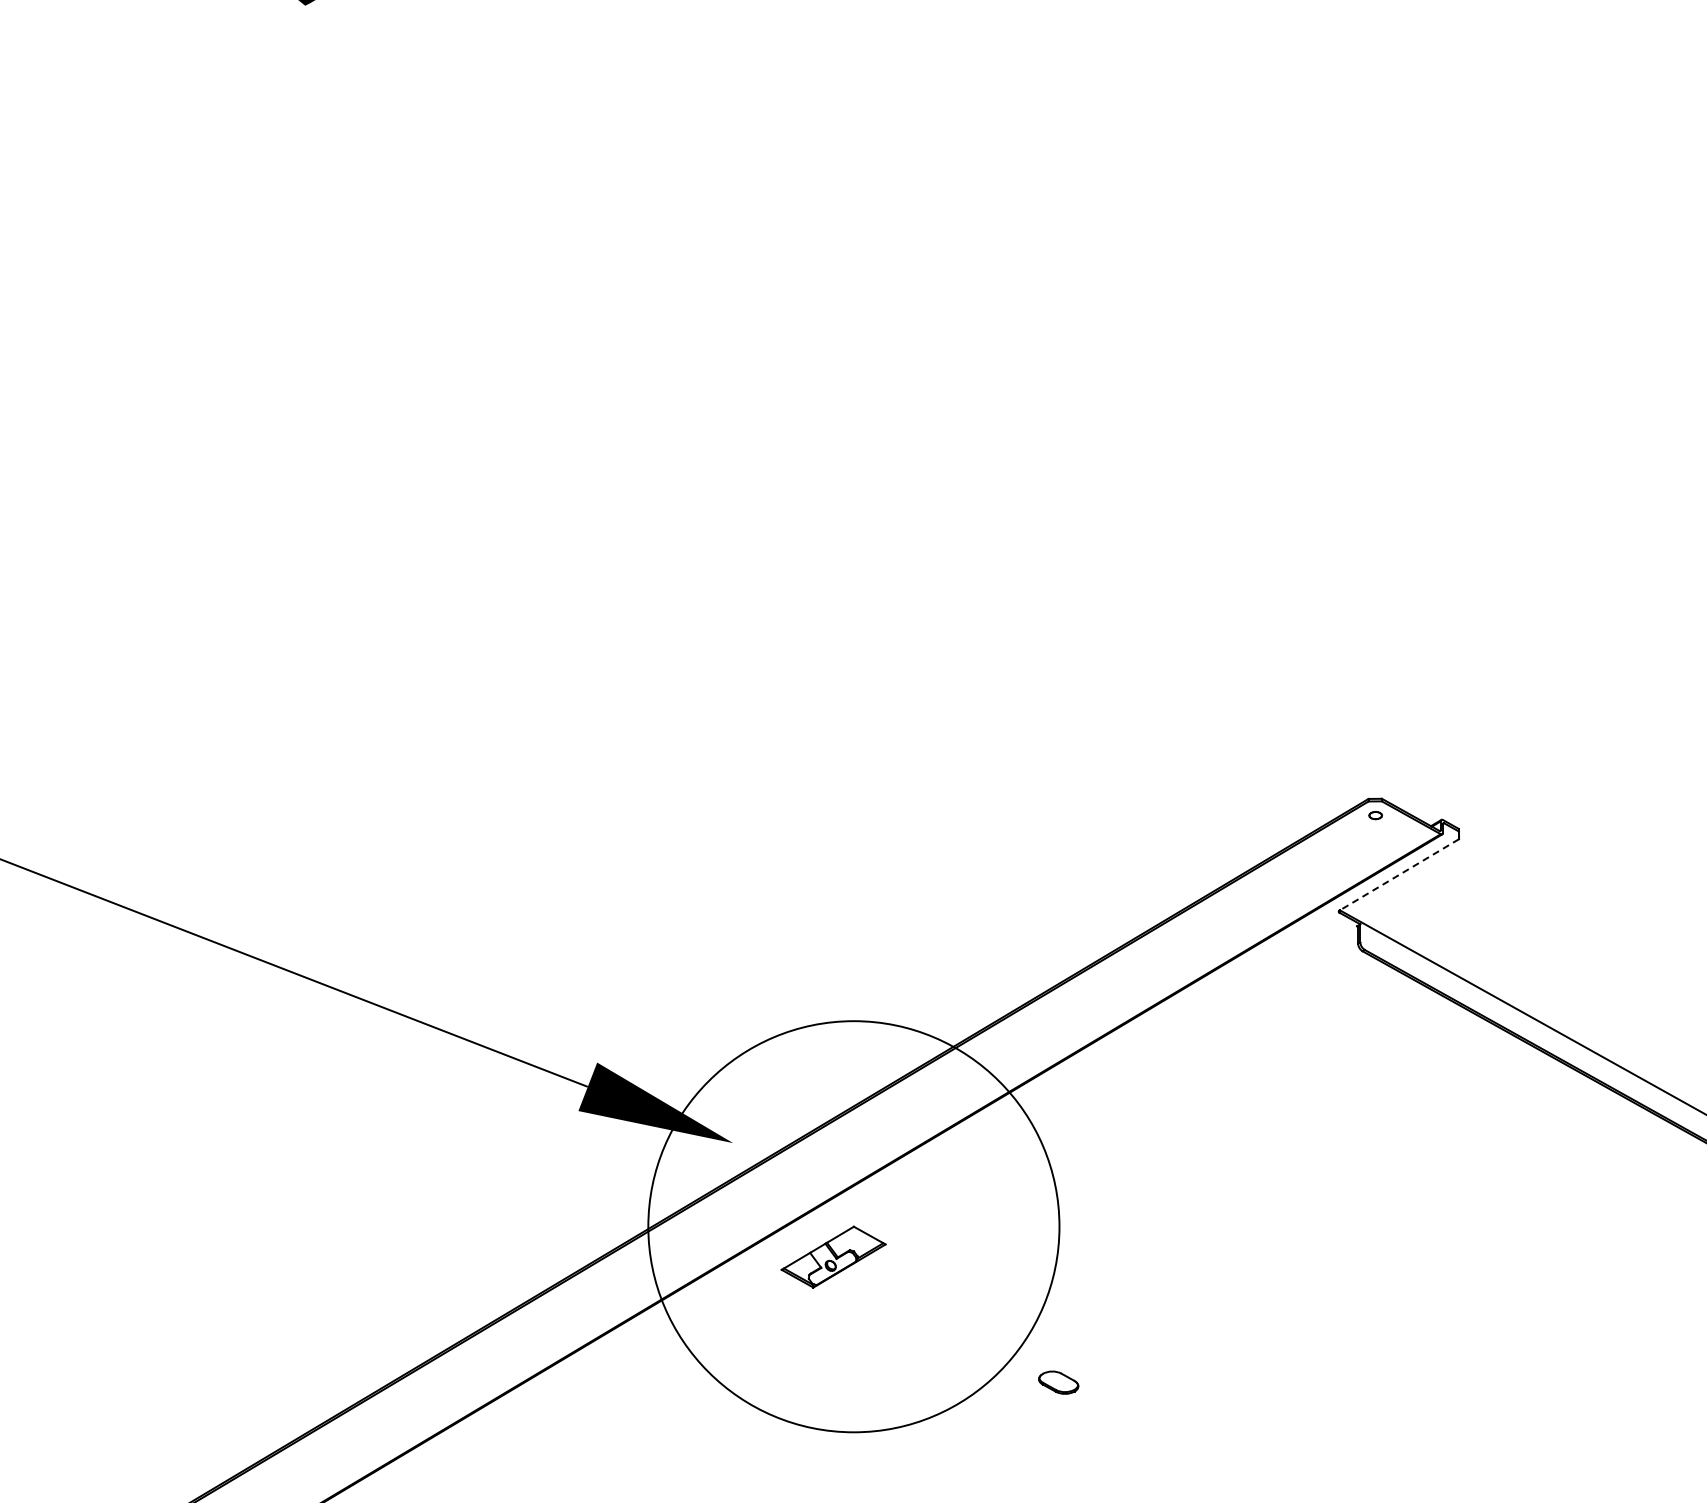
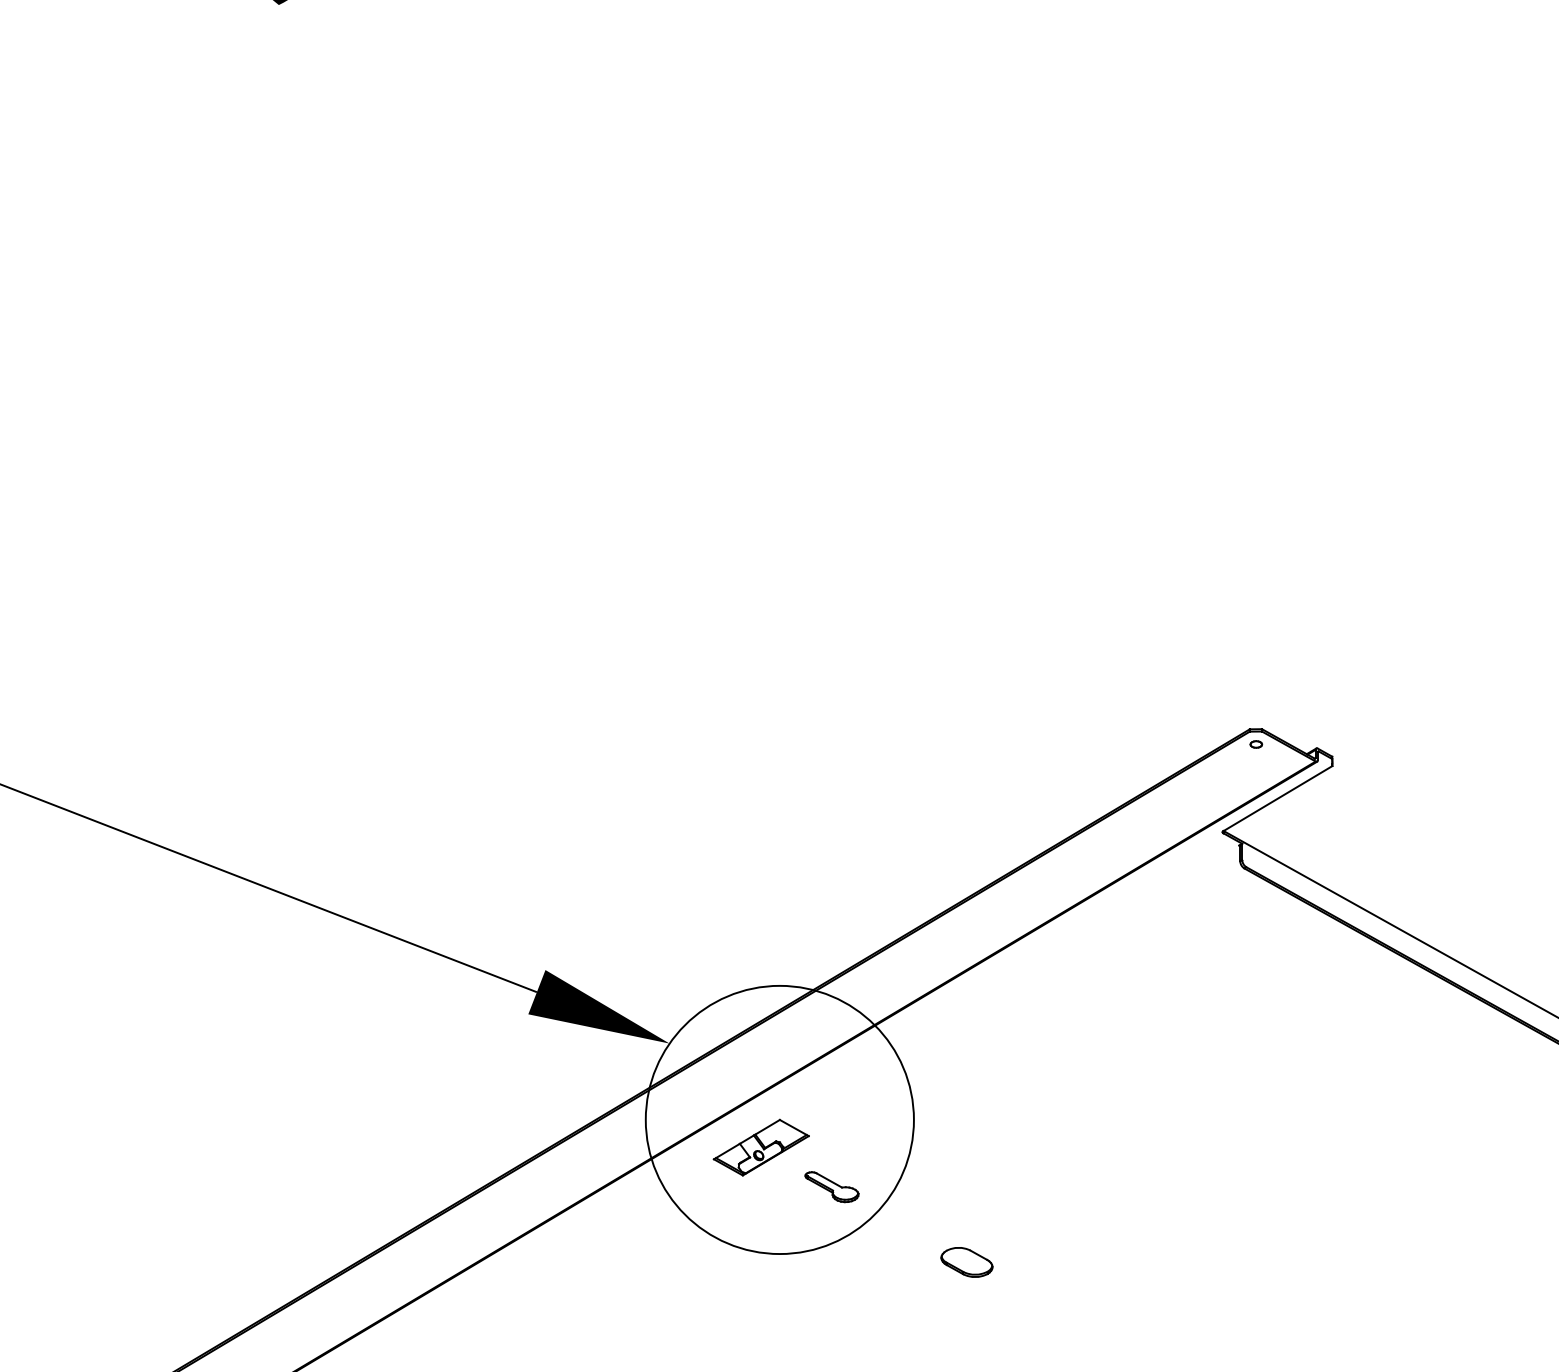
line: (1399, 875) -> (1278, 799), dashed -> solid
circle: (853, 1226) -> (779, 1119), size x0.71
part: (910, 1300) -> (831, 1187), added
part: (1058, 1382) -> (966, 1262), size x1.43

